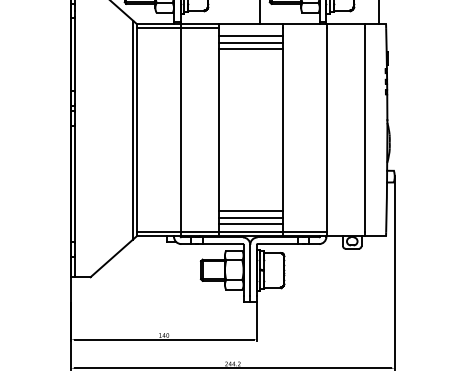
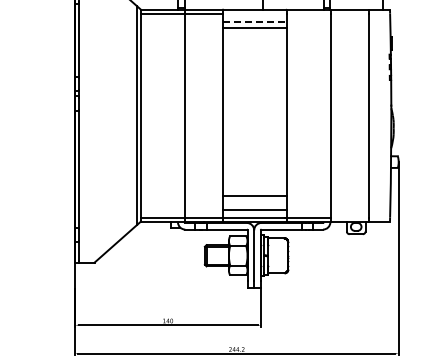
line: (250, 36) -> (254, 21), solid -> dashed
line: (250, 49) -> (254, 34), removed
line: (250, 217) -> (254, 202), removed

